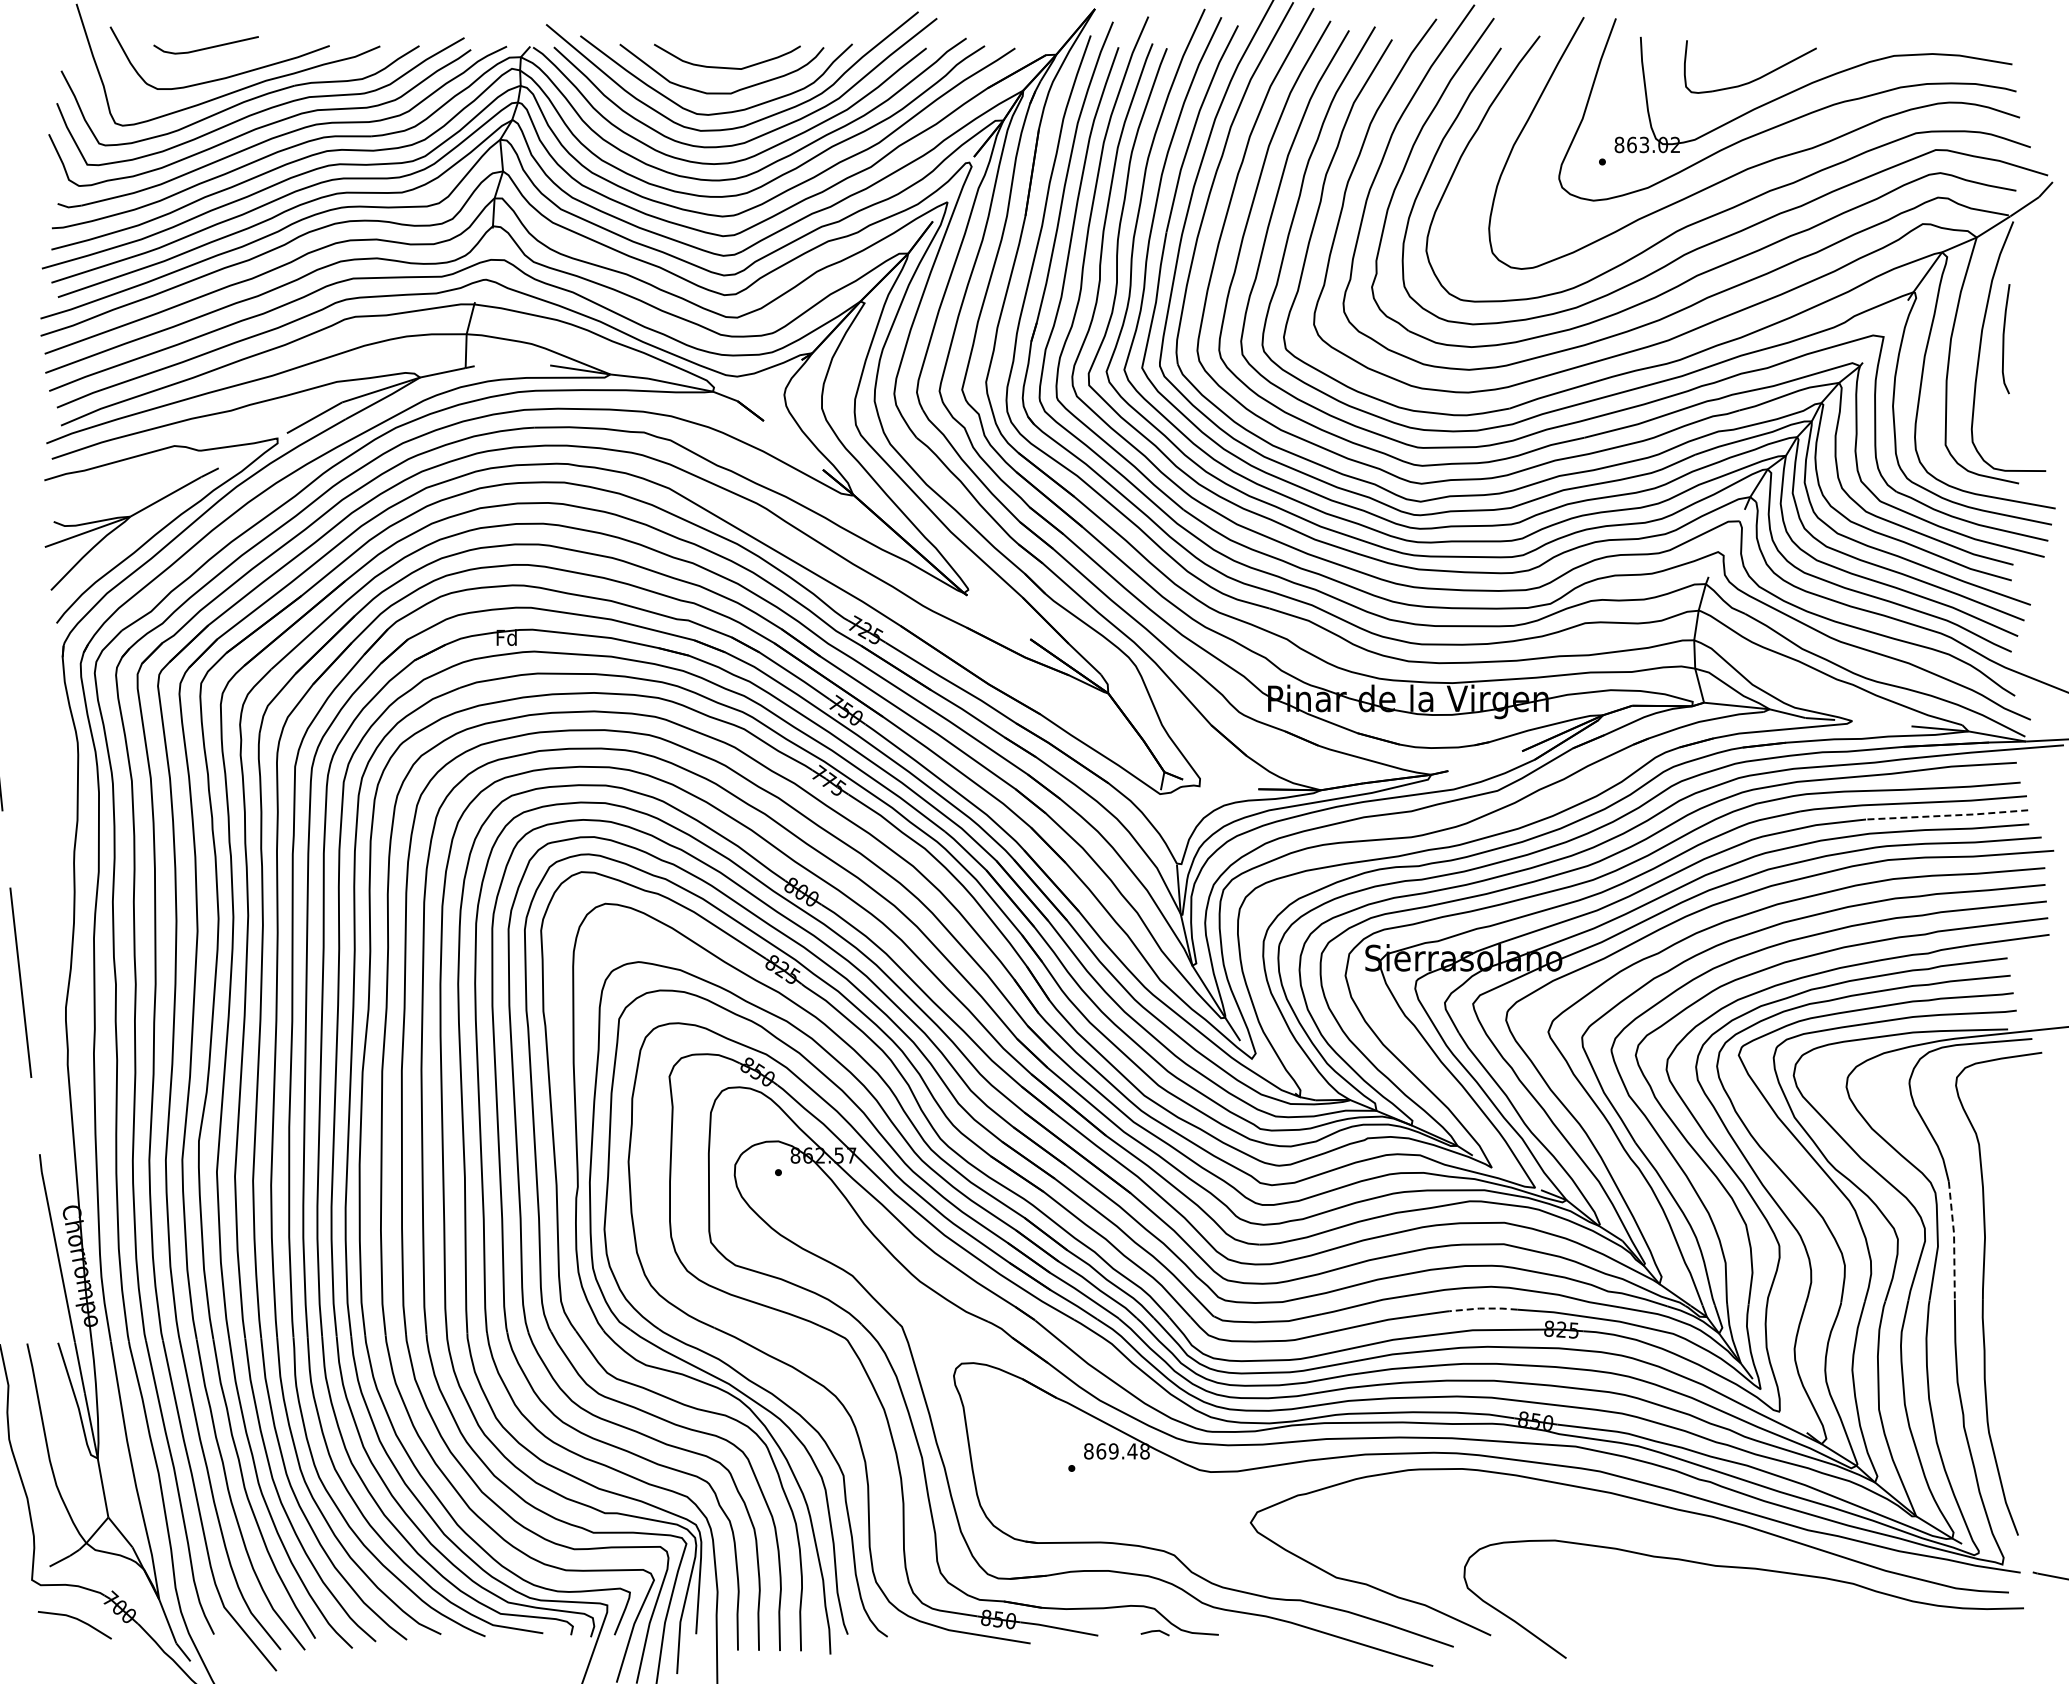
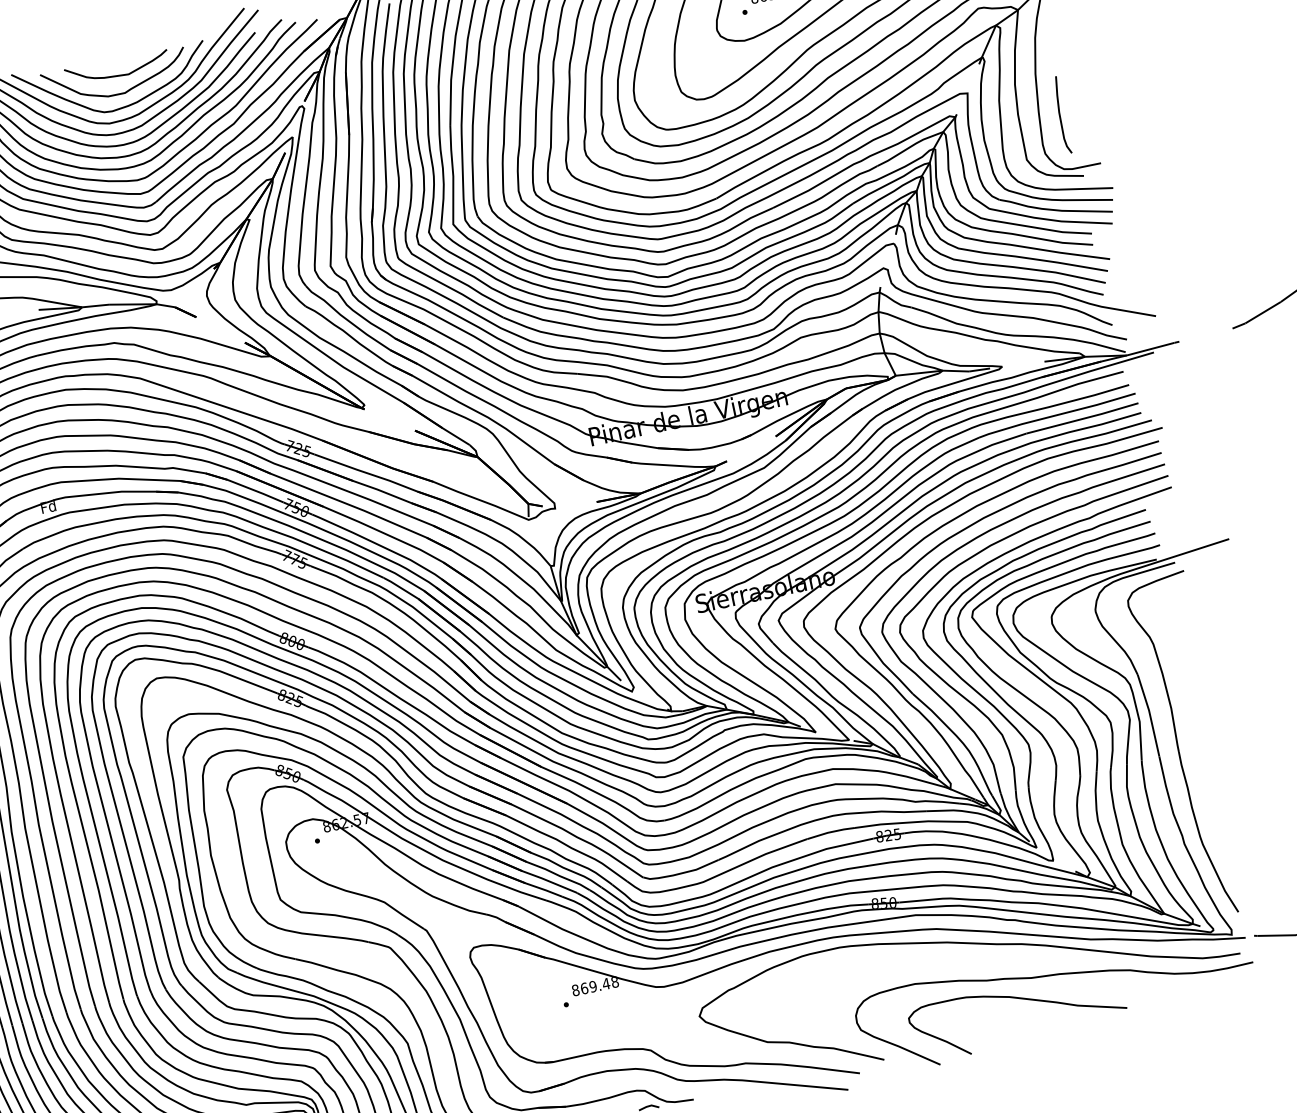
curve: (2004, 339) -> (1060, 115), moved
line: (1947, 815) -> (1082, 418), dashed -> solid
line: (1954, 1240) -> (1150, 715), dashed -> solid
line: (1483, 1308) -> (830, 832), dashed -> solid
curve: (1694, 1591) -> (1020, 999), added

